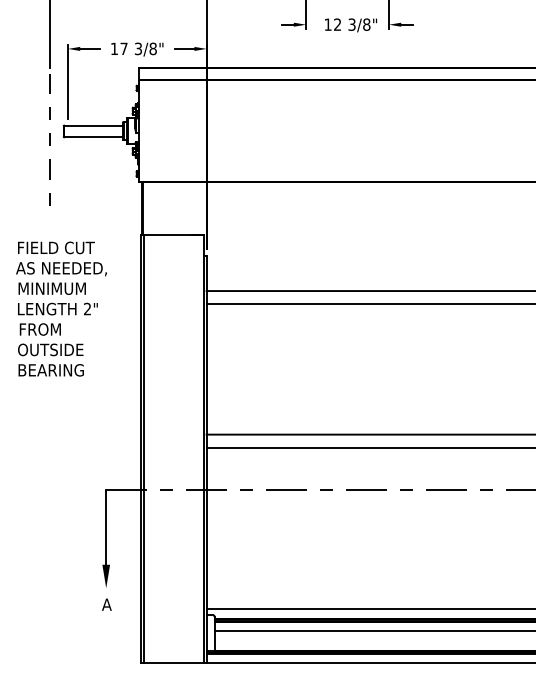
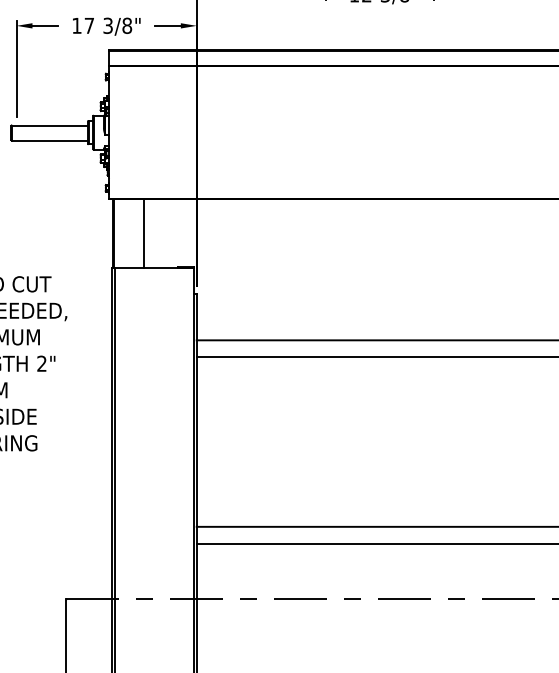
line: (165, 208) -> (143, 233), added

